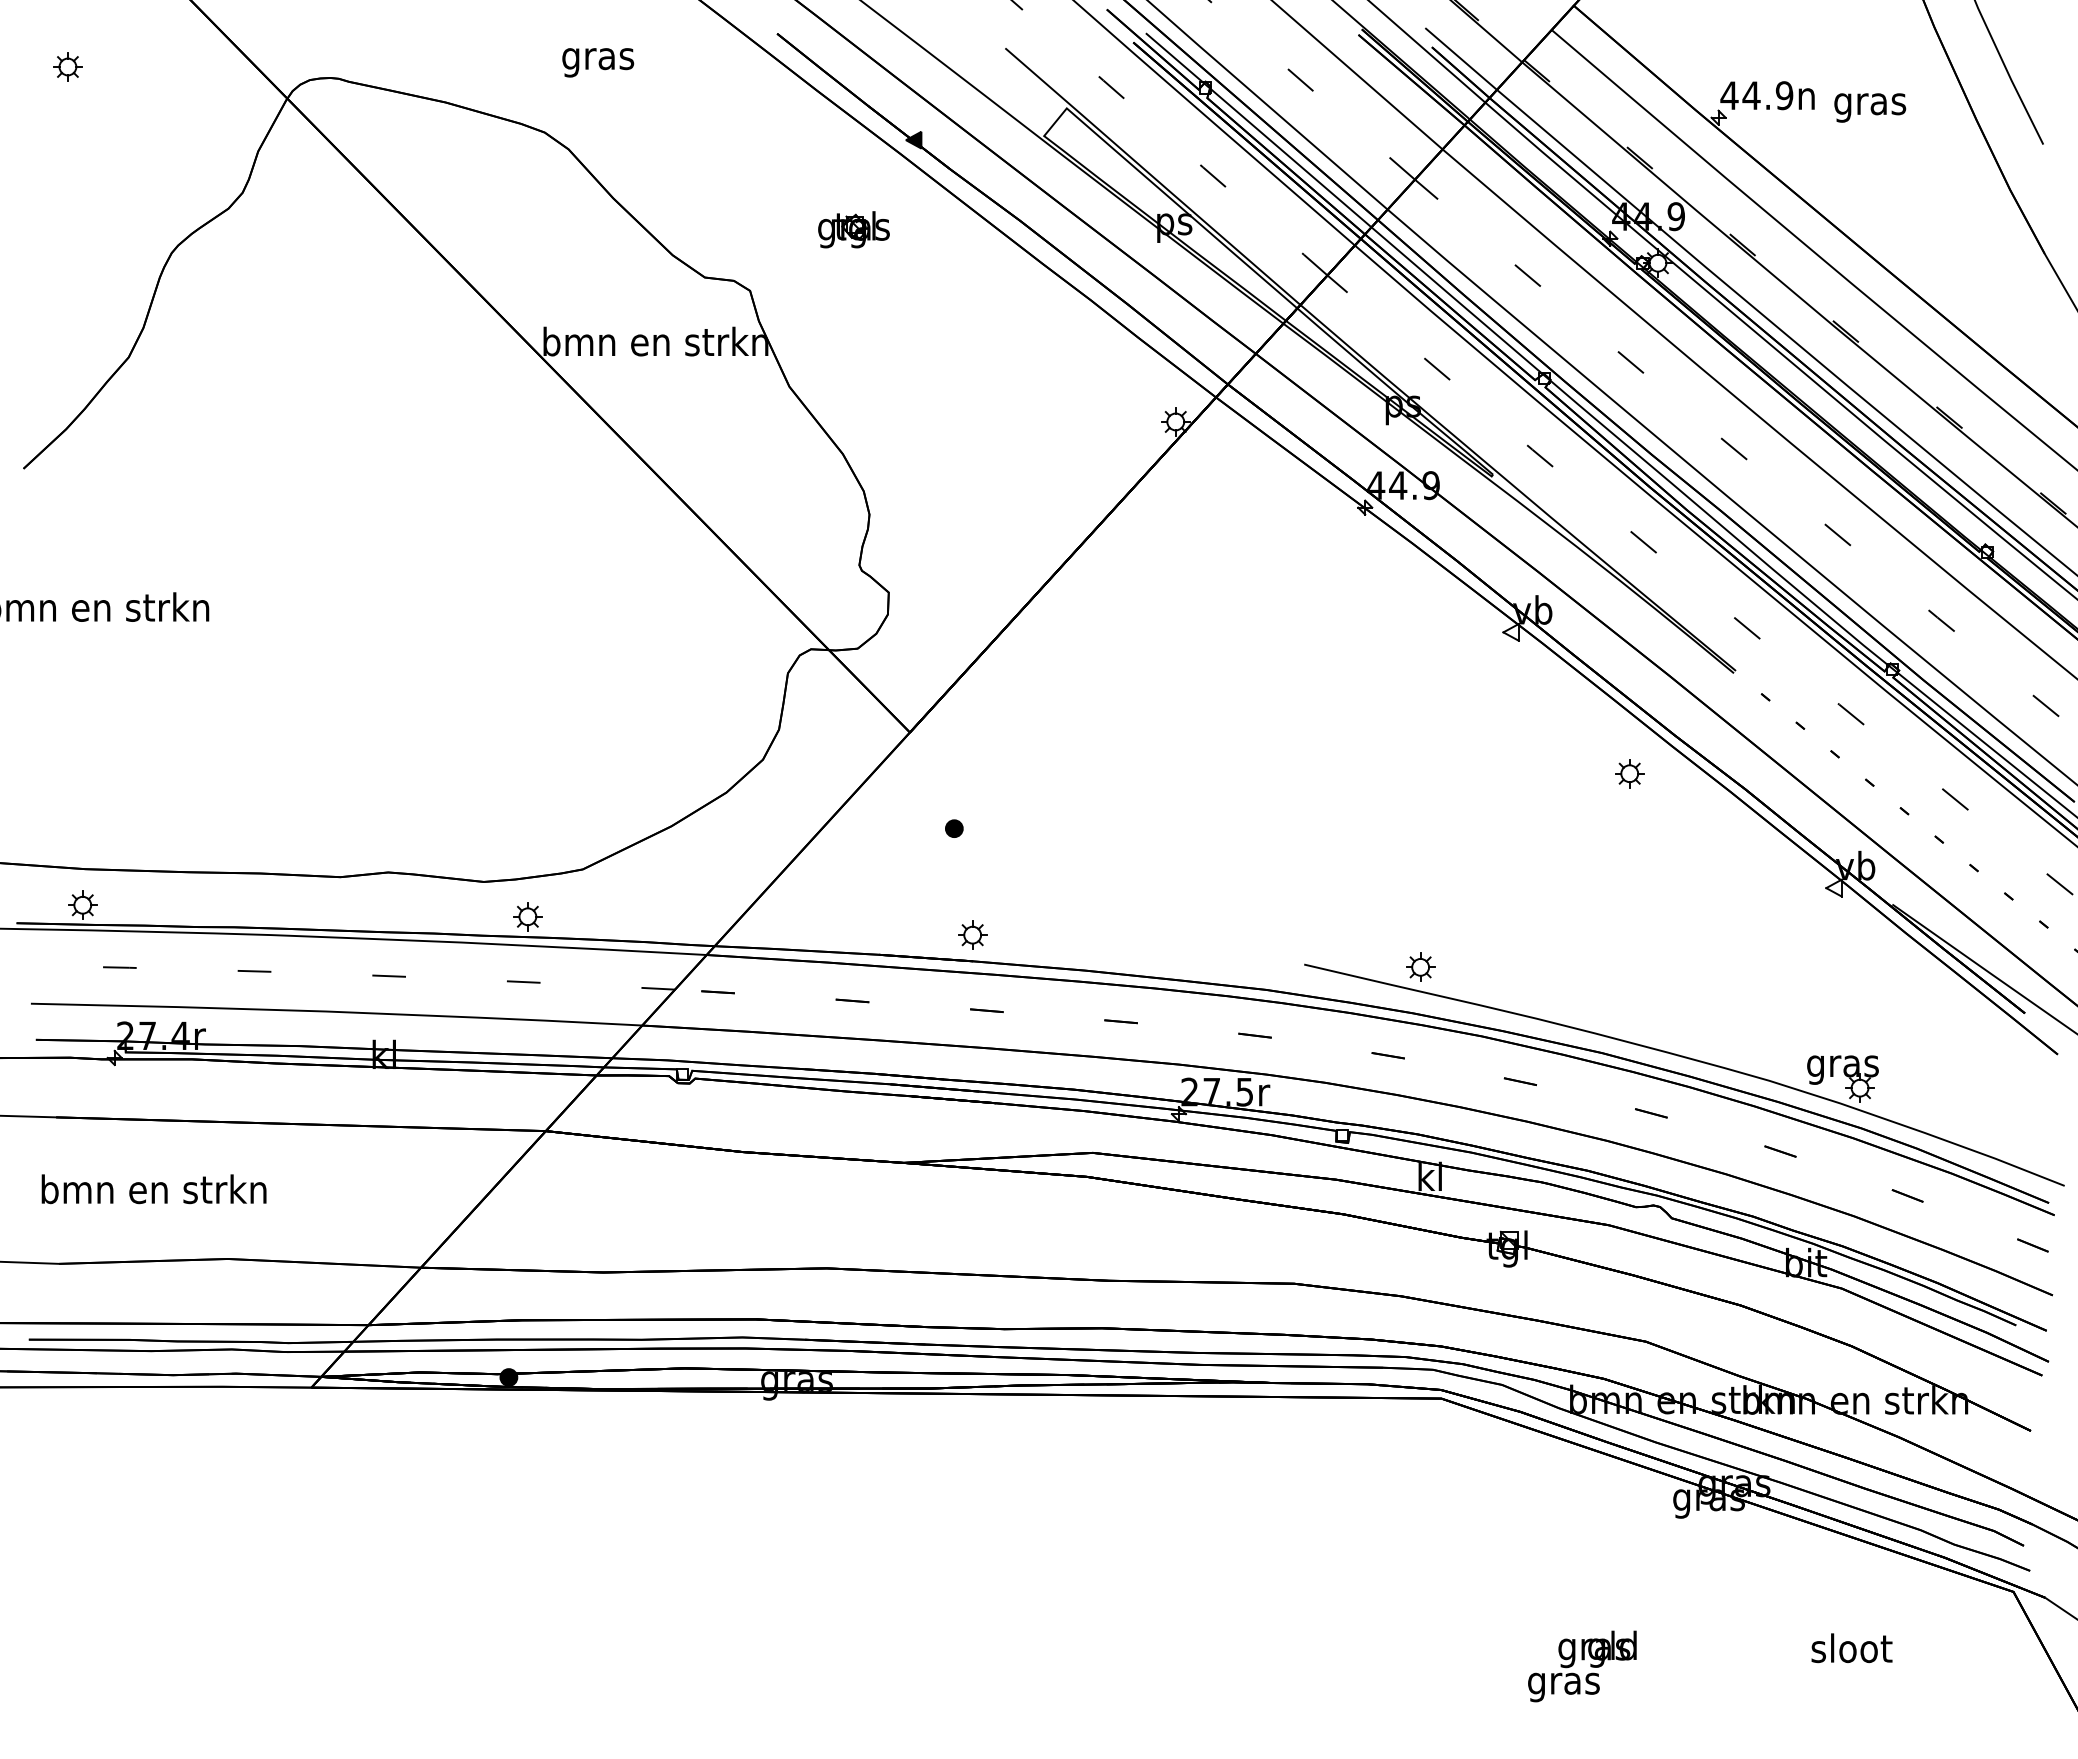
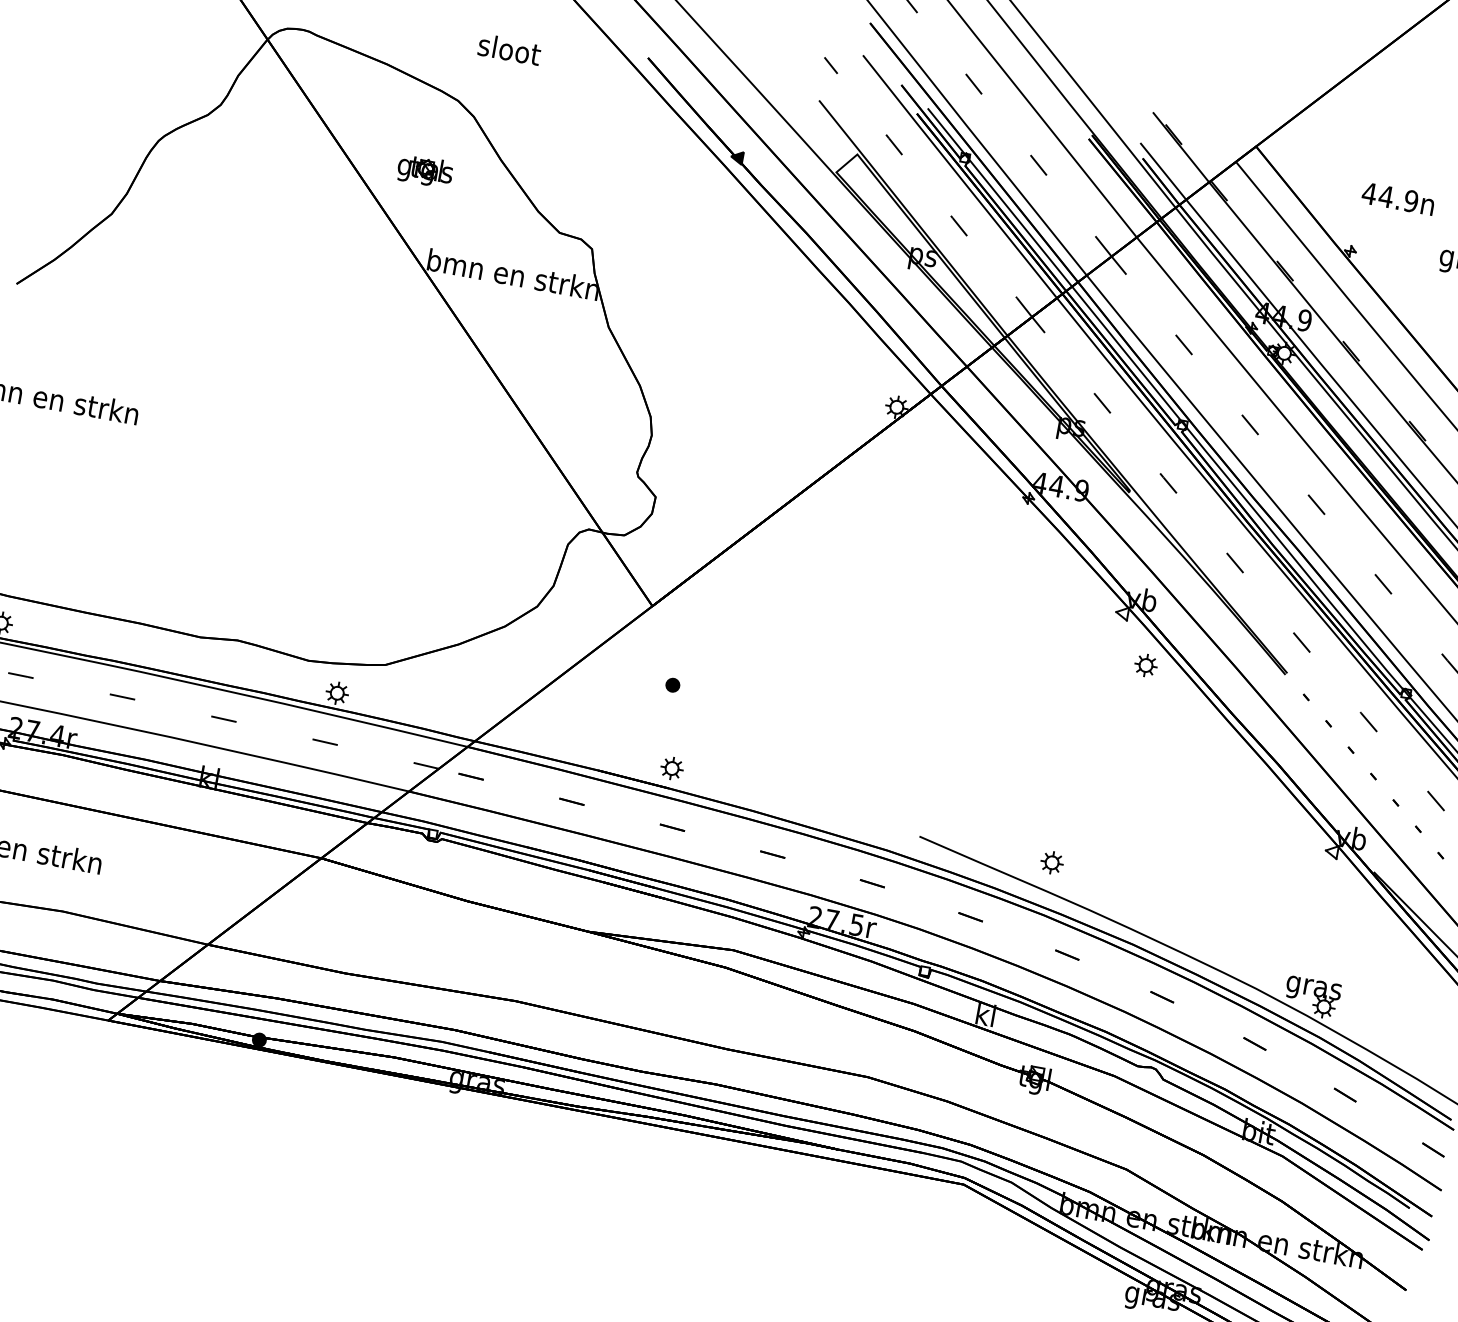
text: (598, 58) -> (509, 52), gras -> sloot
text: (1767, 95) -> (1398, 198), moved
part: (853, 229) -> (424, 170), moved
part: (1629, 773) -> (1145, 665), moved
part: (1420, 966) -> (1052, 862), moved

